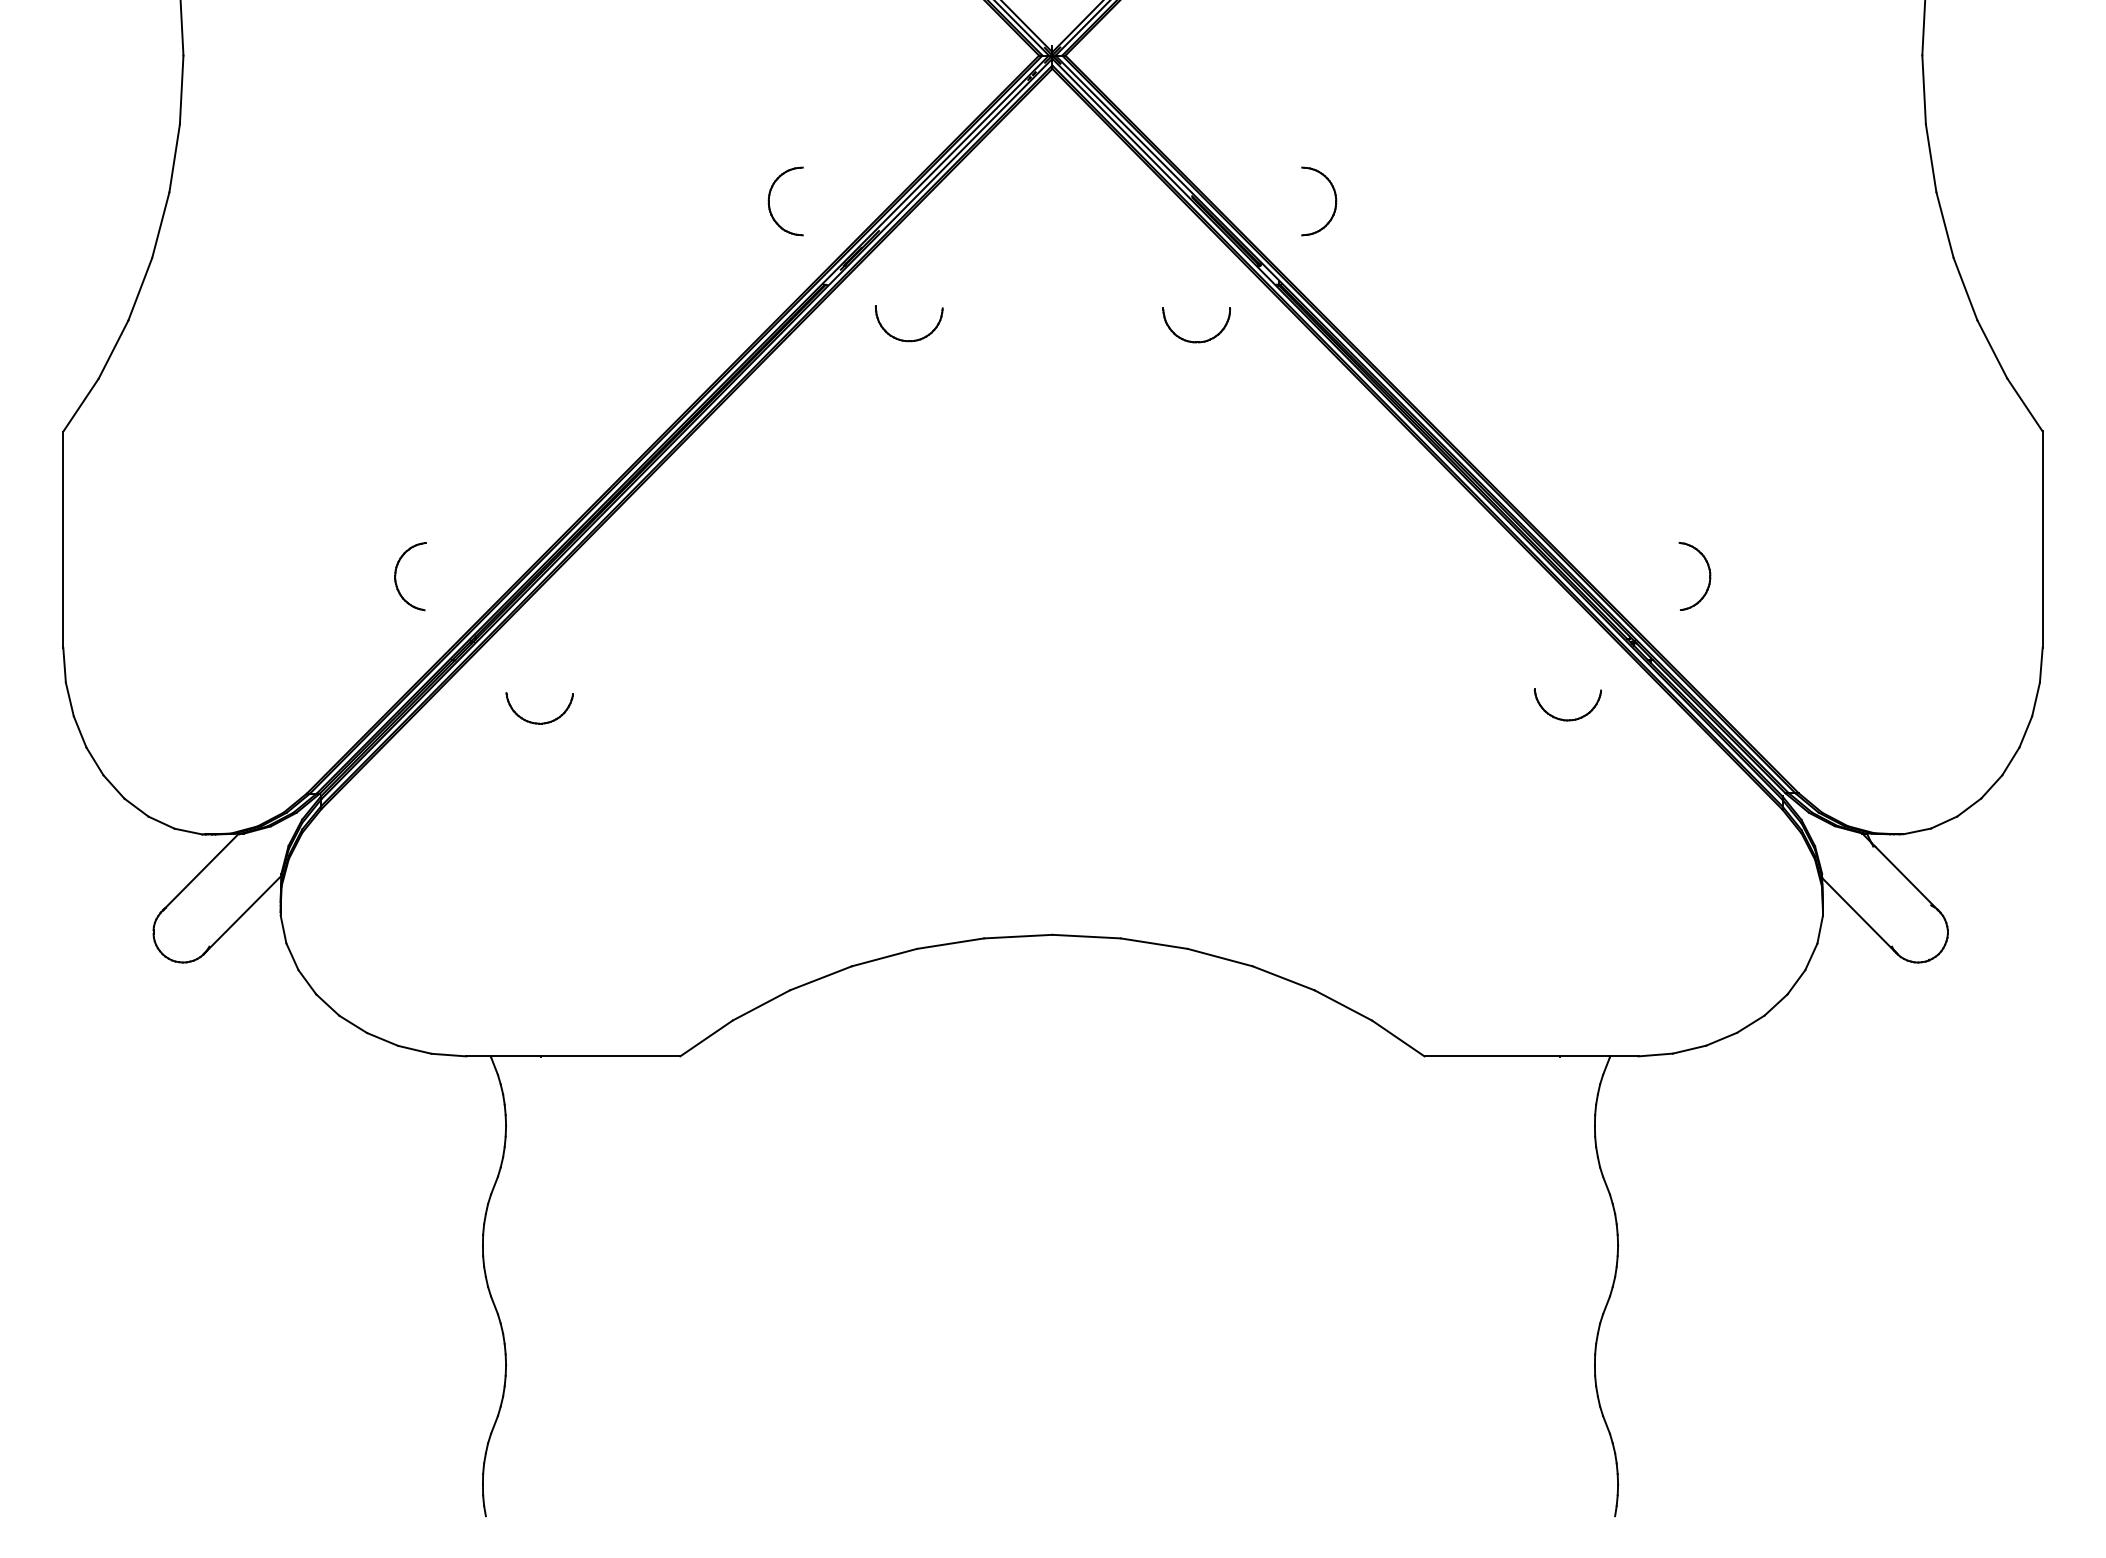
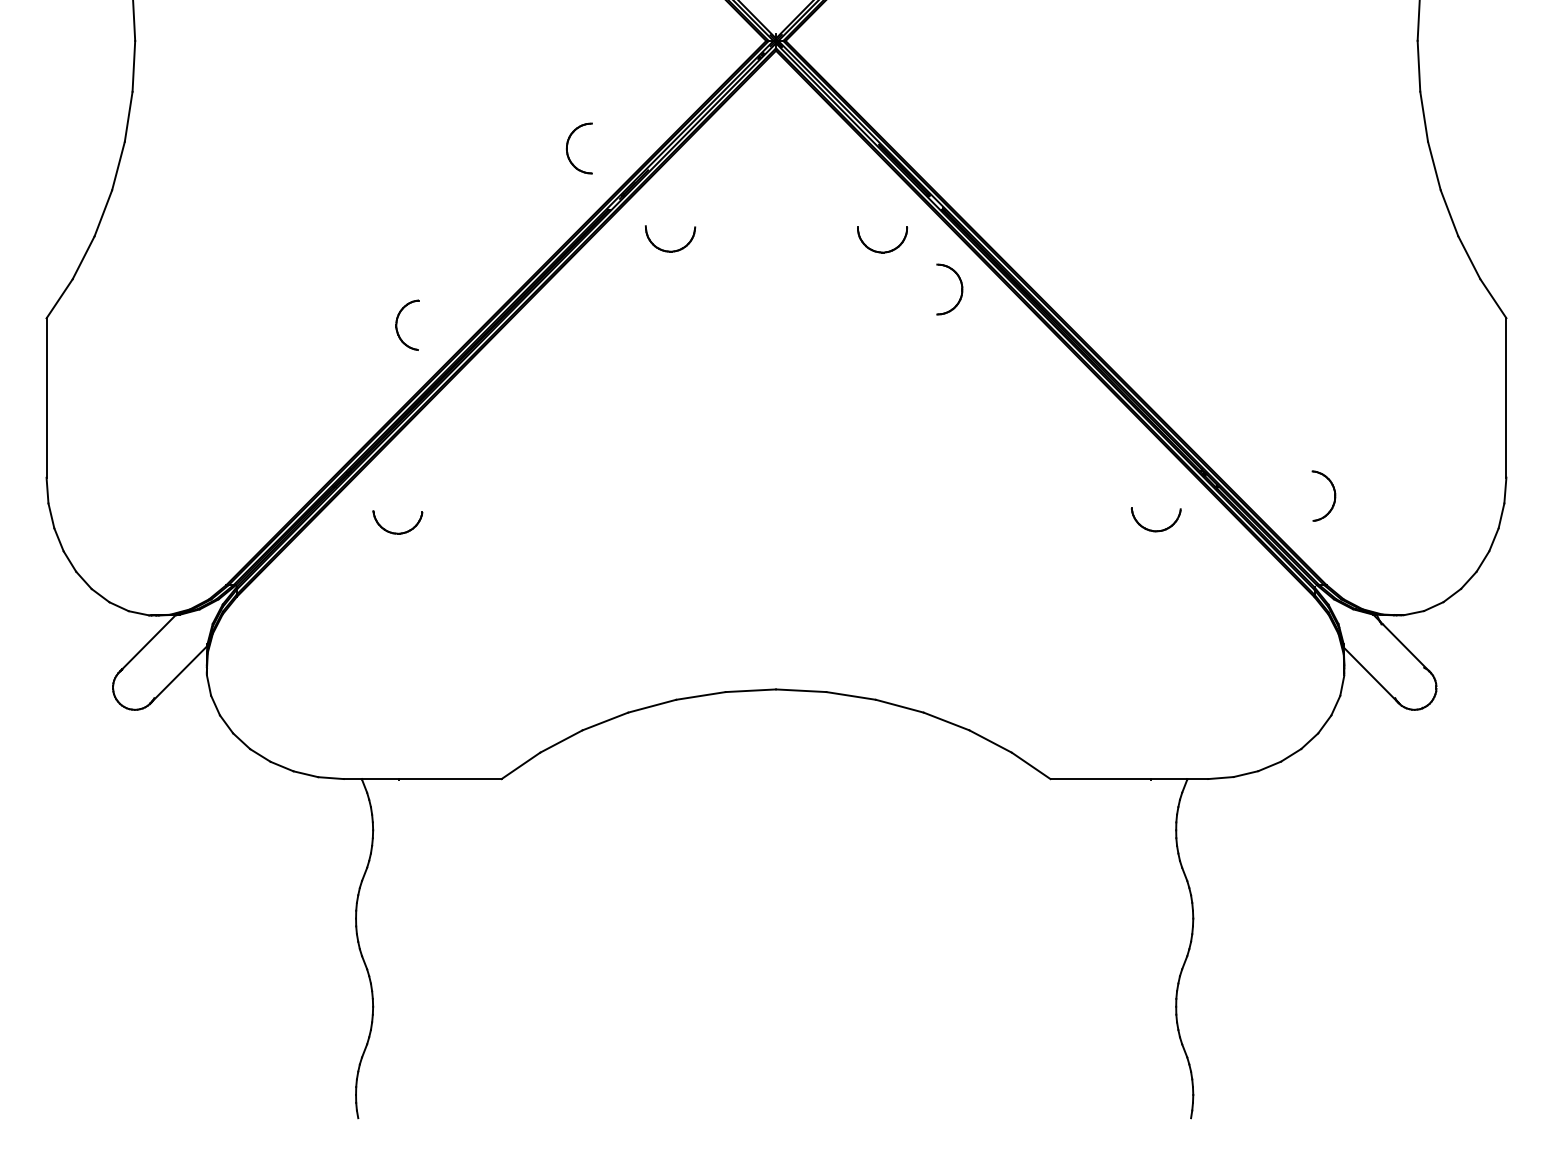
part: (1335, 201) -> (961, 289), moved
part: (1707, 570) -> (1333, 491), moved
part: (396, 575) -> (397, 324), moved

